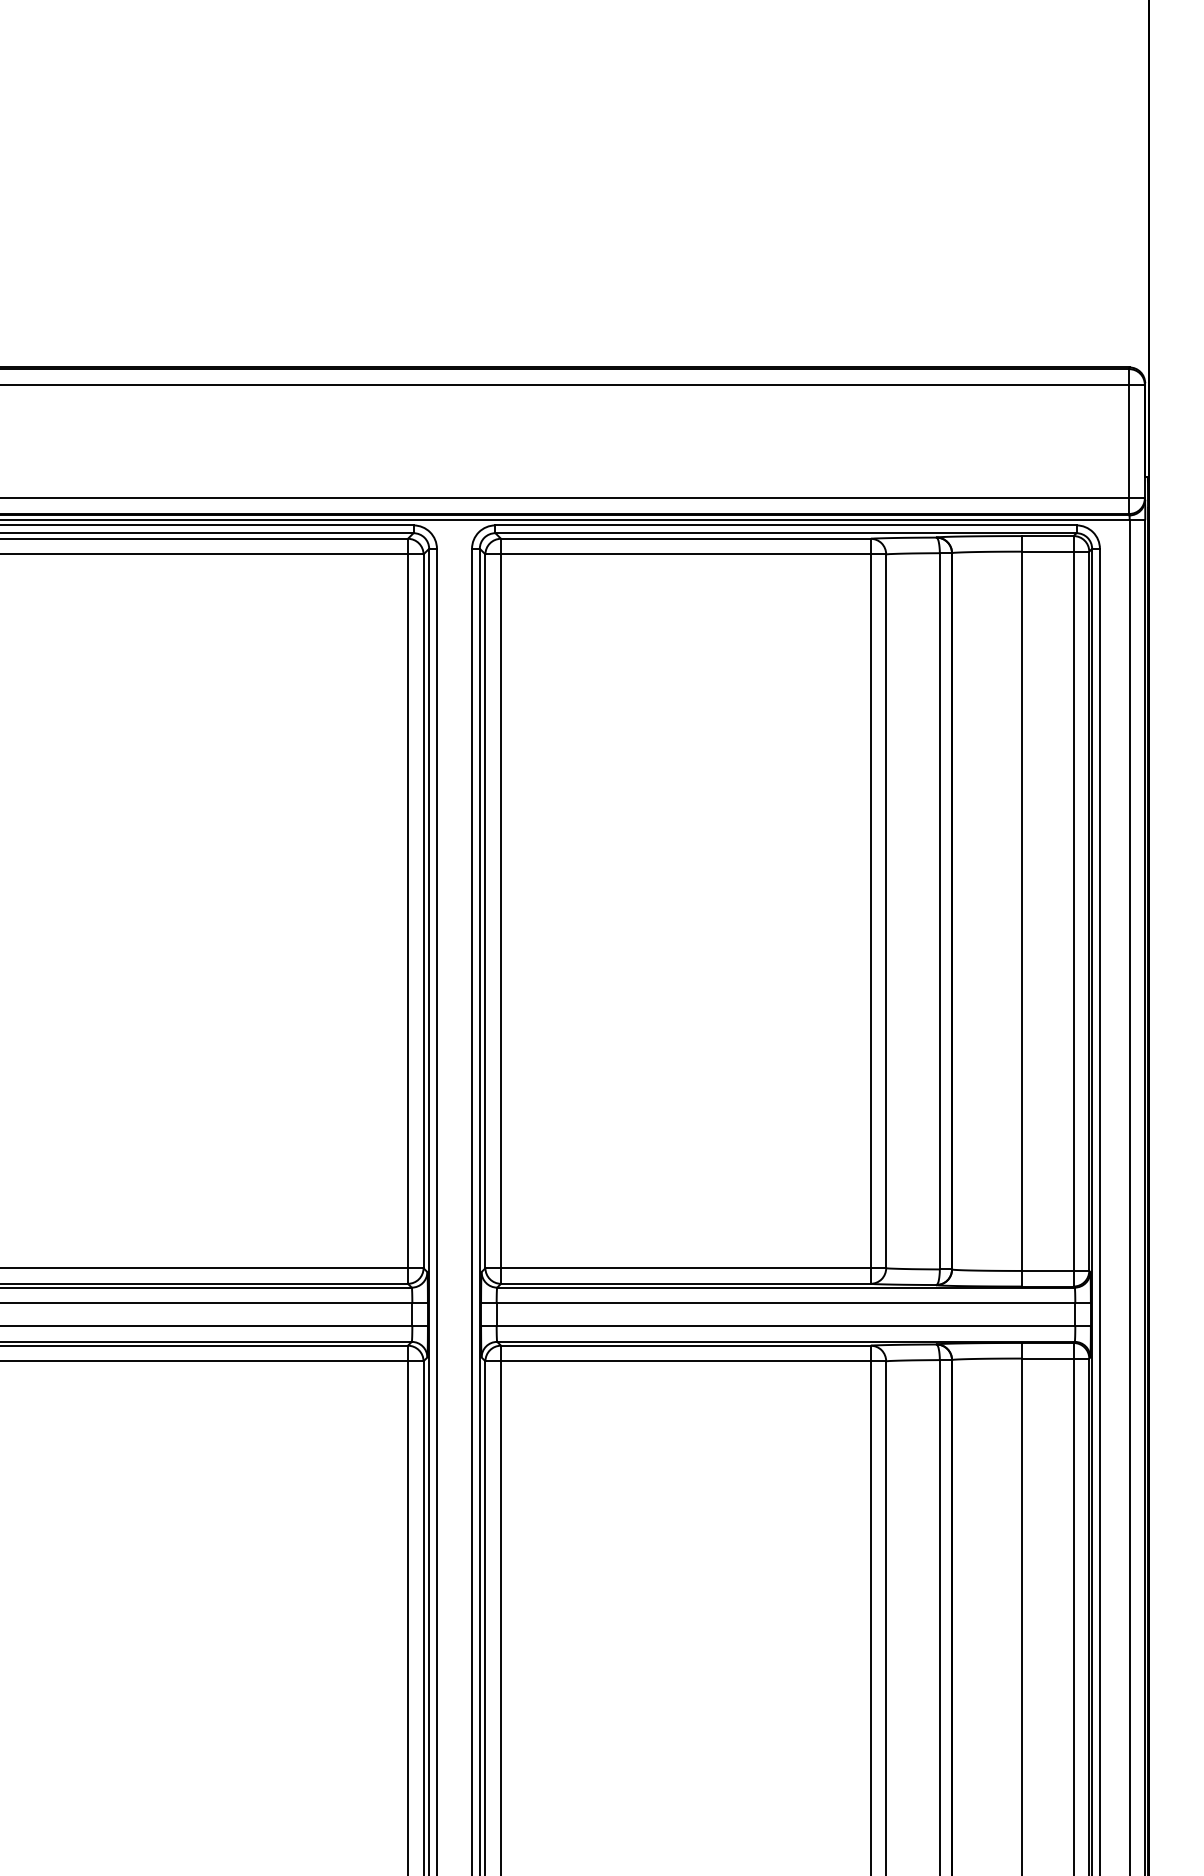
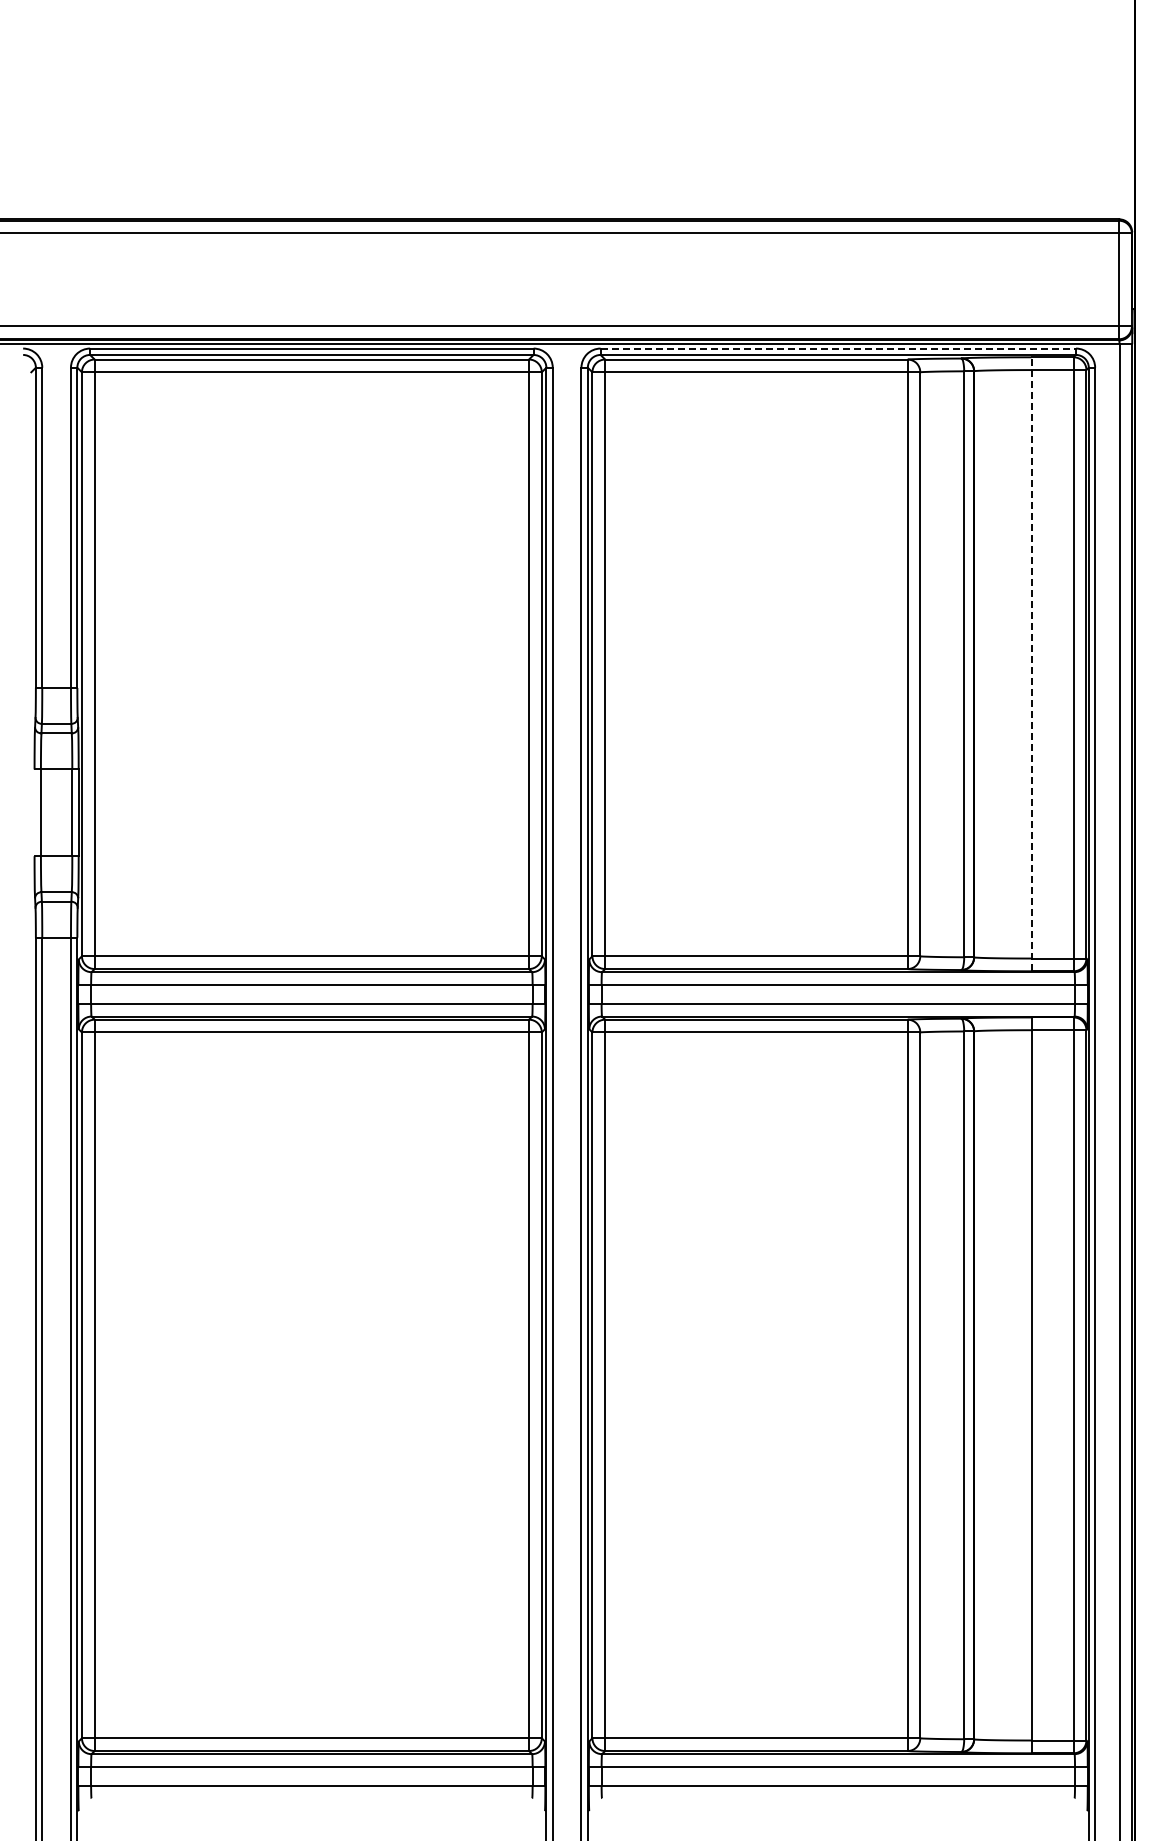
line: (786, 525) -> (838, 348), solid -> dashed
line: (1022, 911) -> (1031, 664), solid -> dashed

